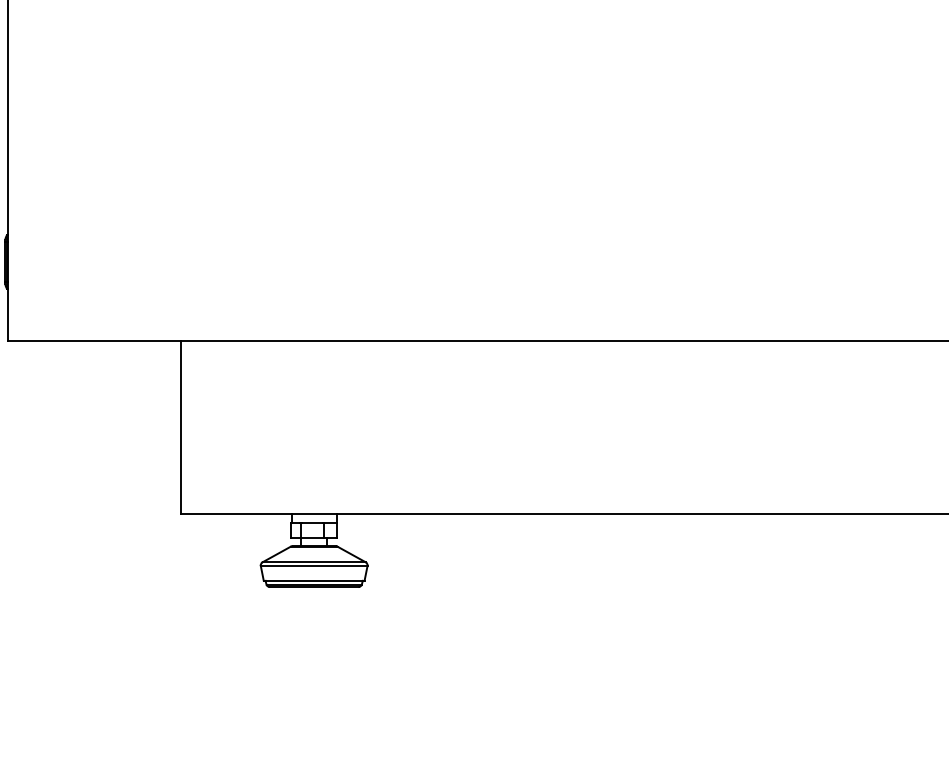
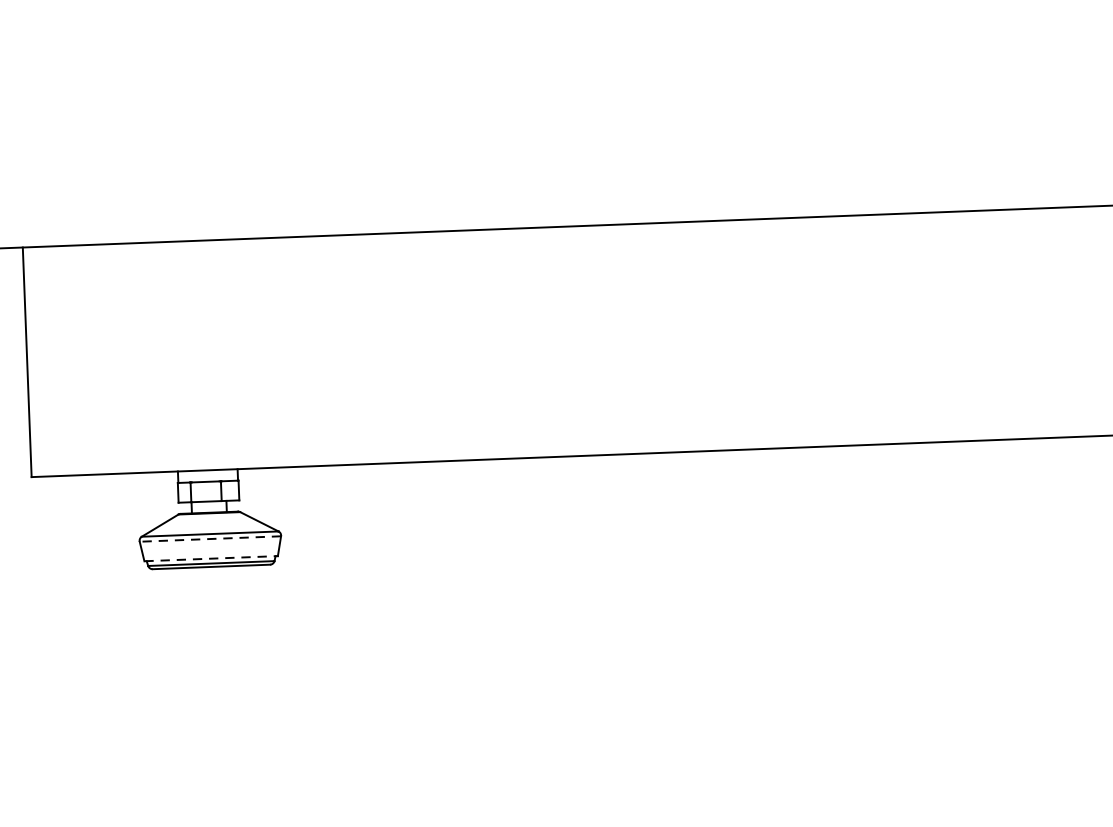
line: (313, 566) -> (209, 539), solid -> dashed
line: (314, 580) -> (211, 558), solid -> dashed

